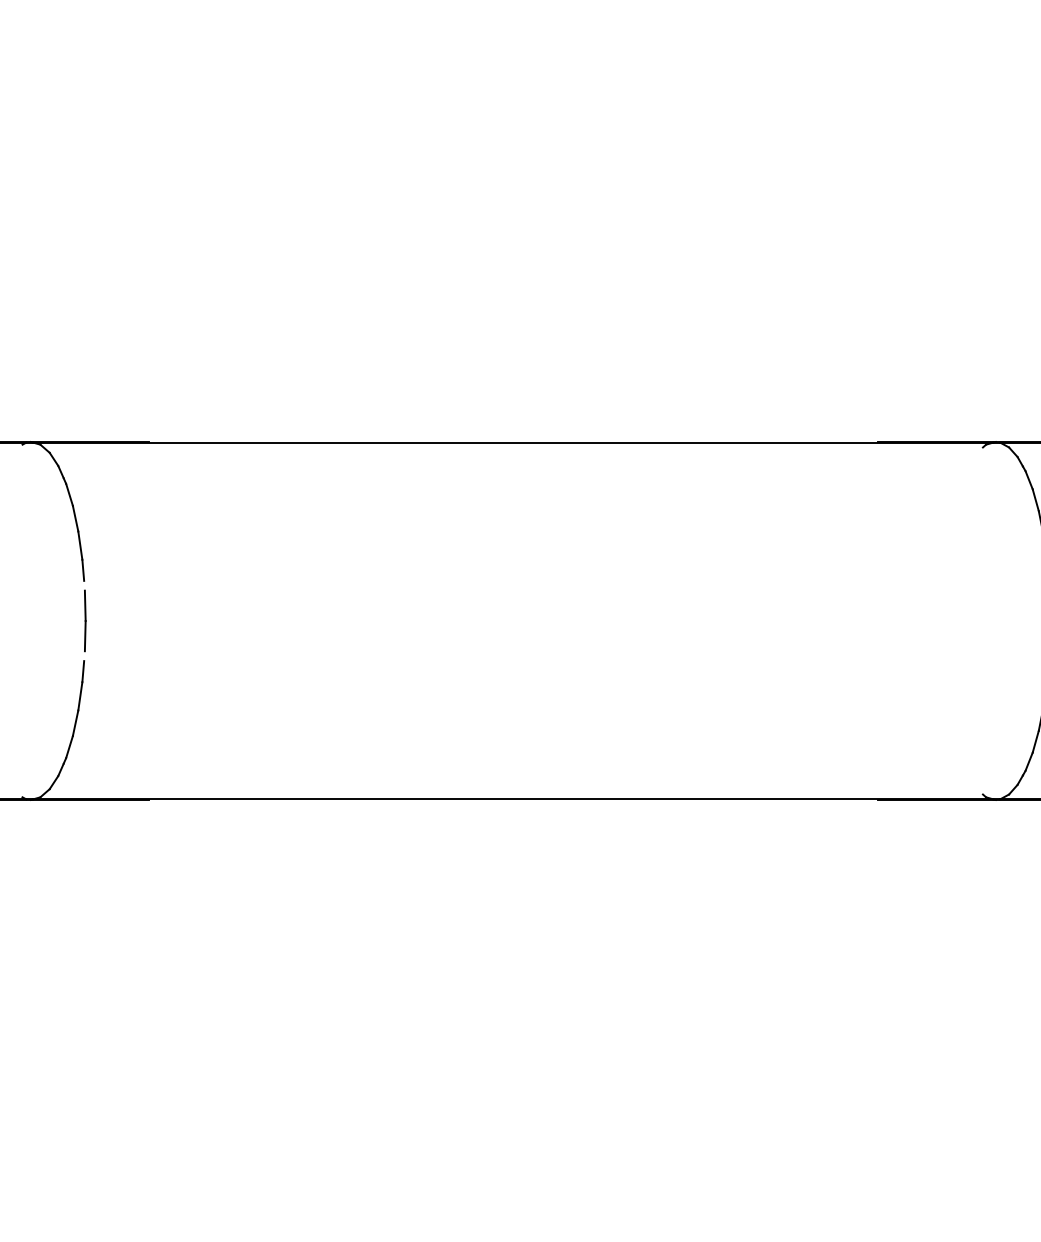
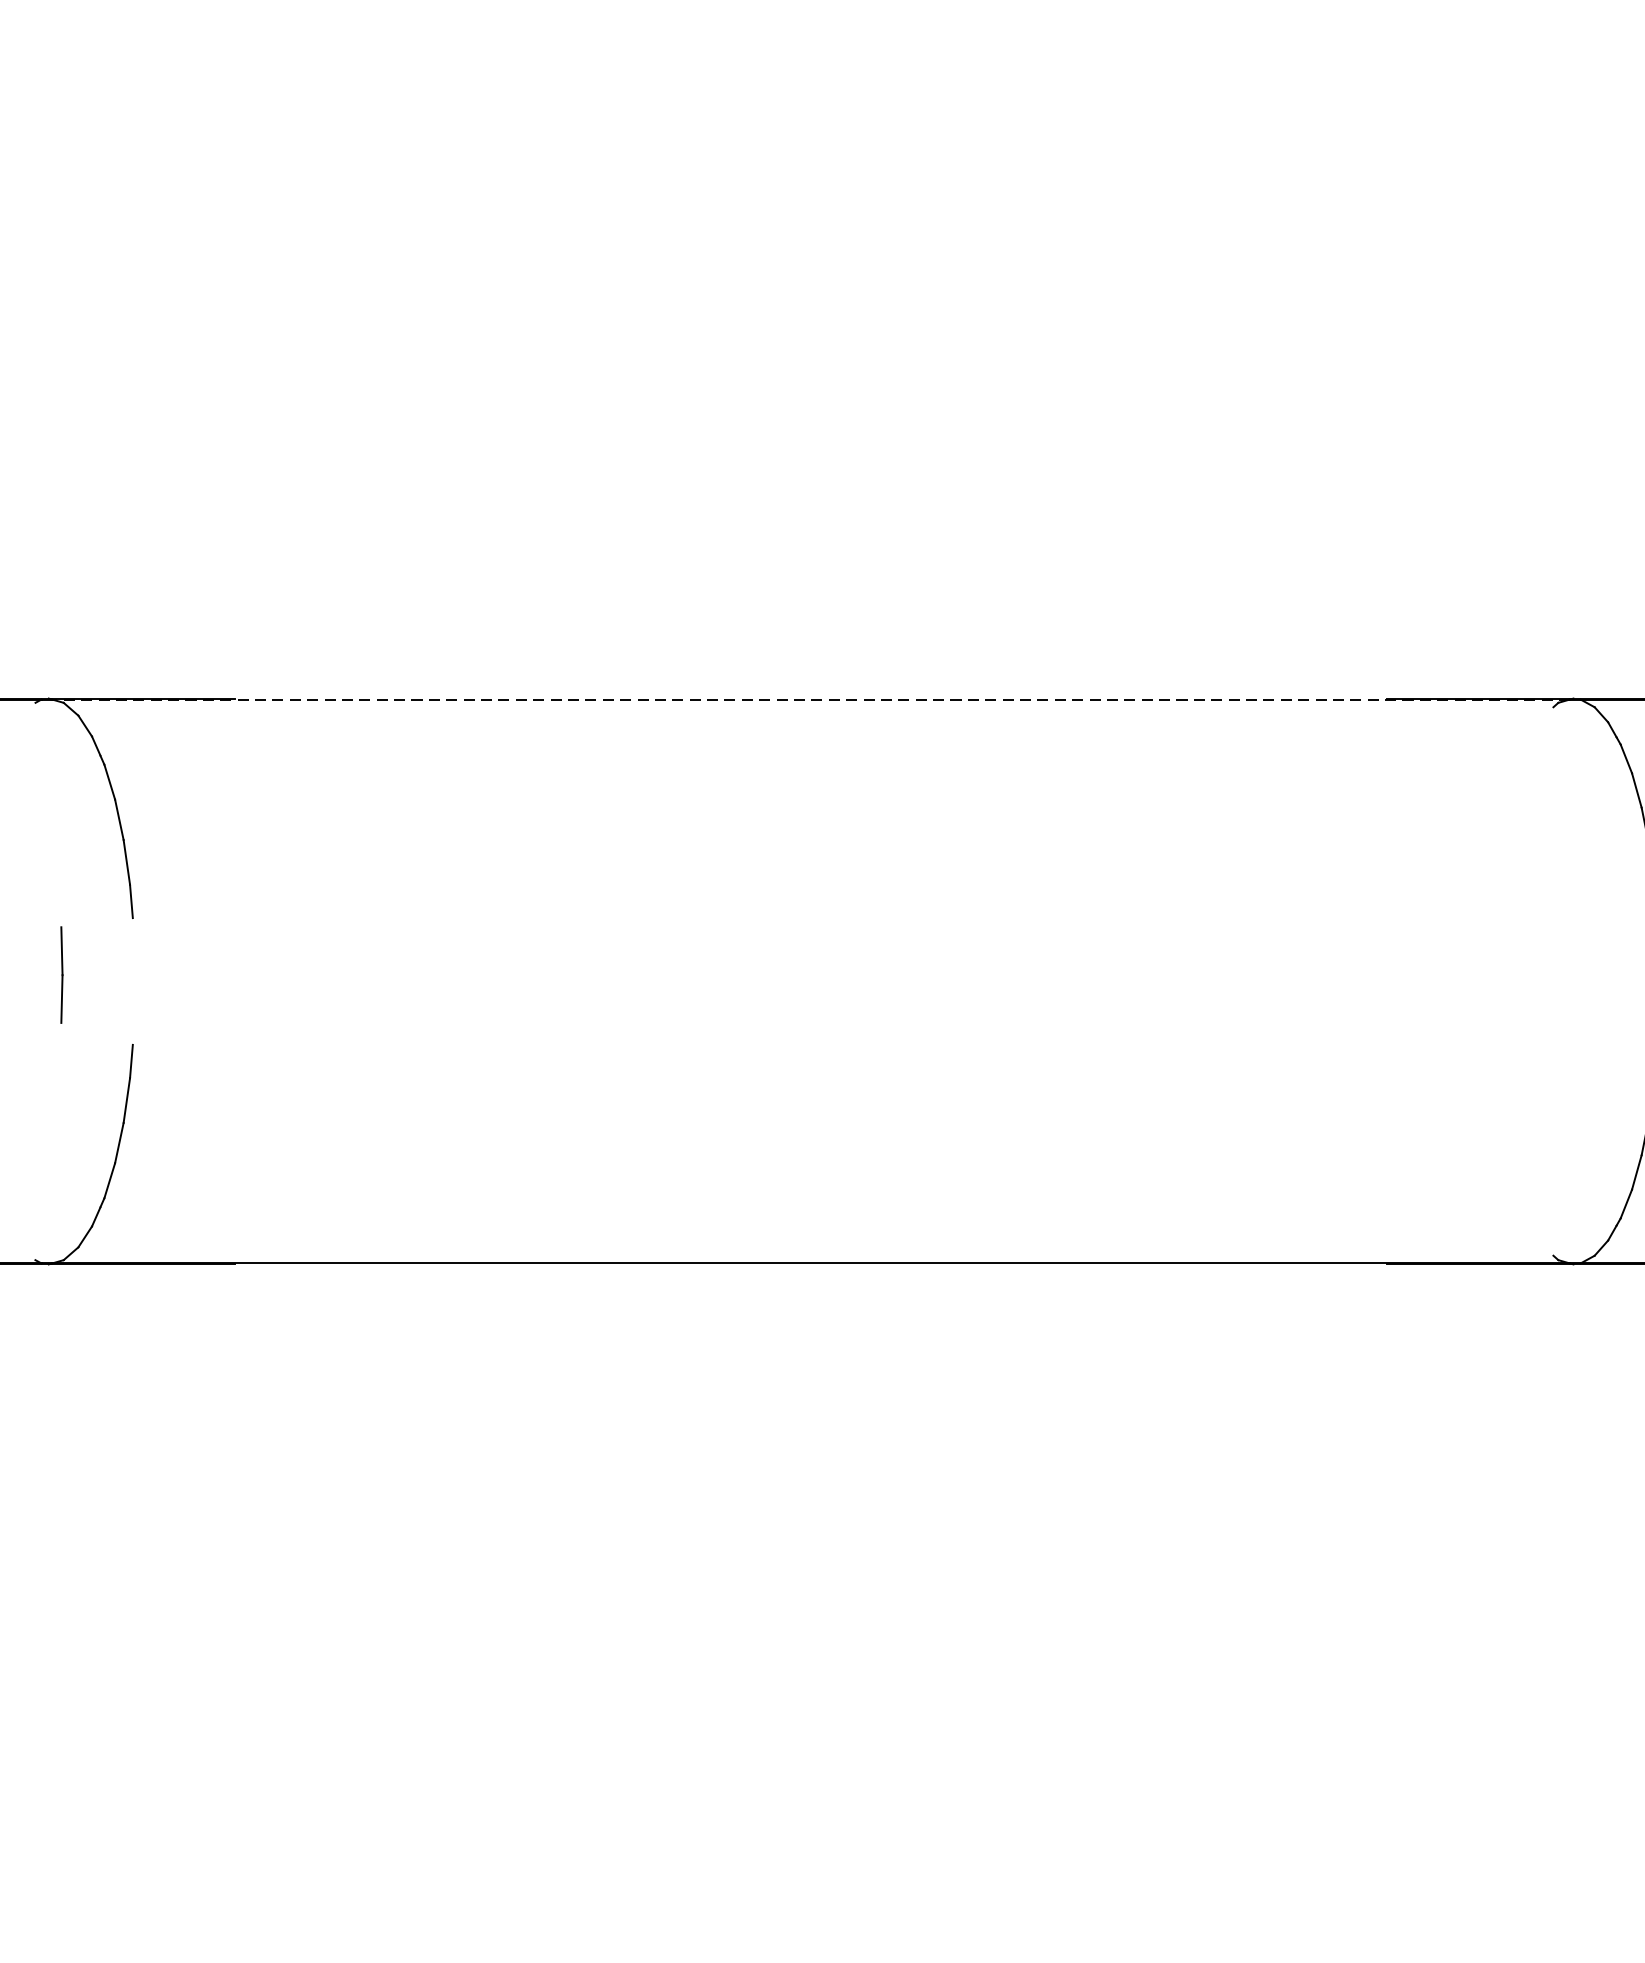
line: (512, 442) -> (809, 699), solid -> dashed
line: (85, 620) -> (62, 974), moved

